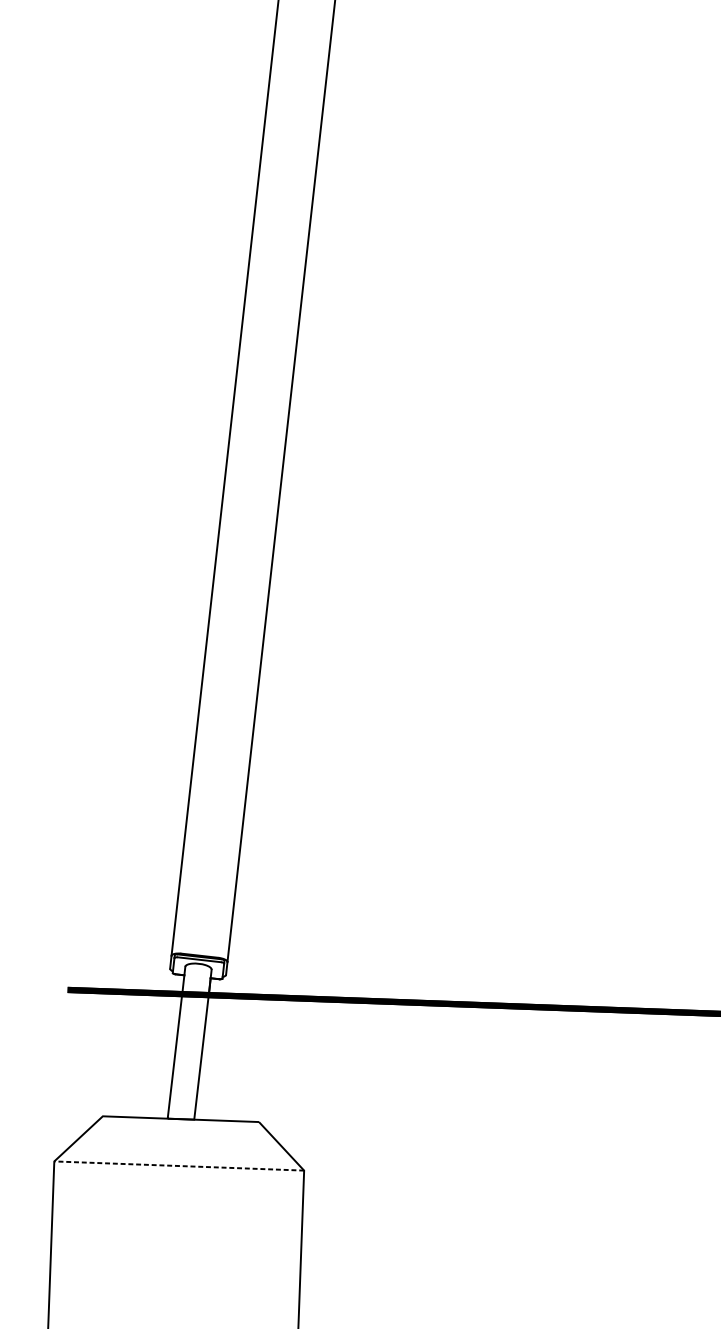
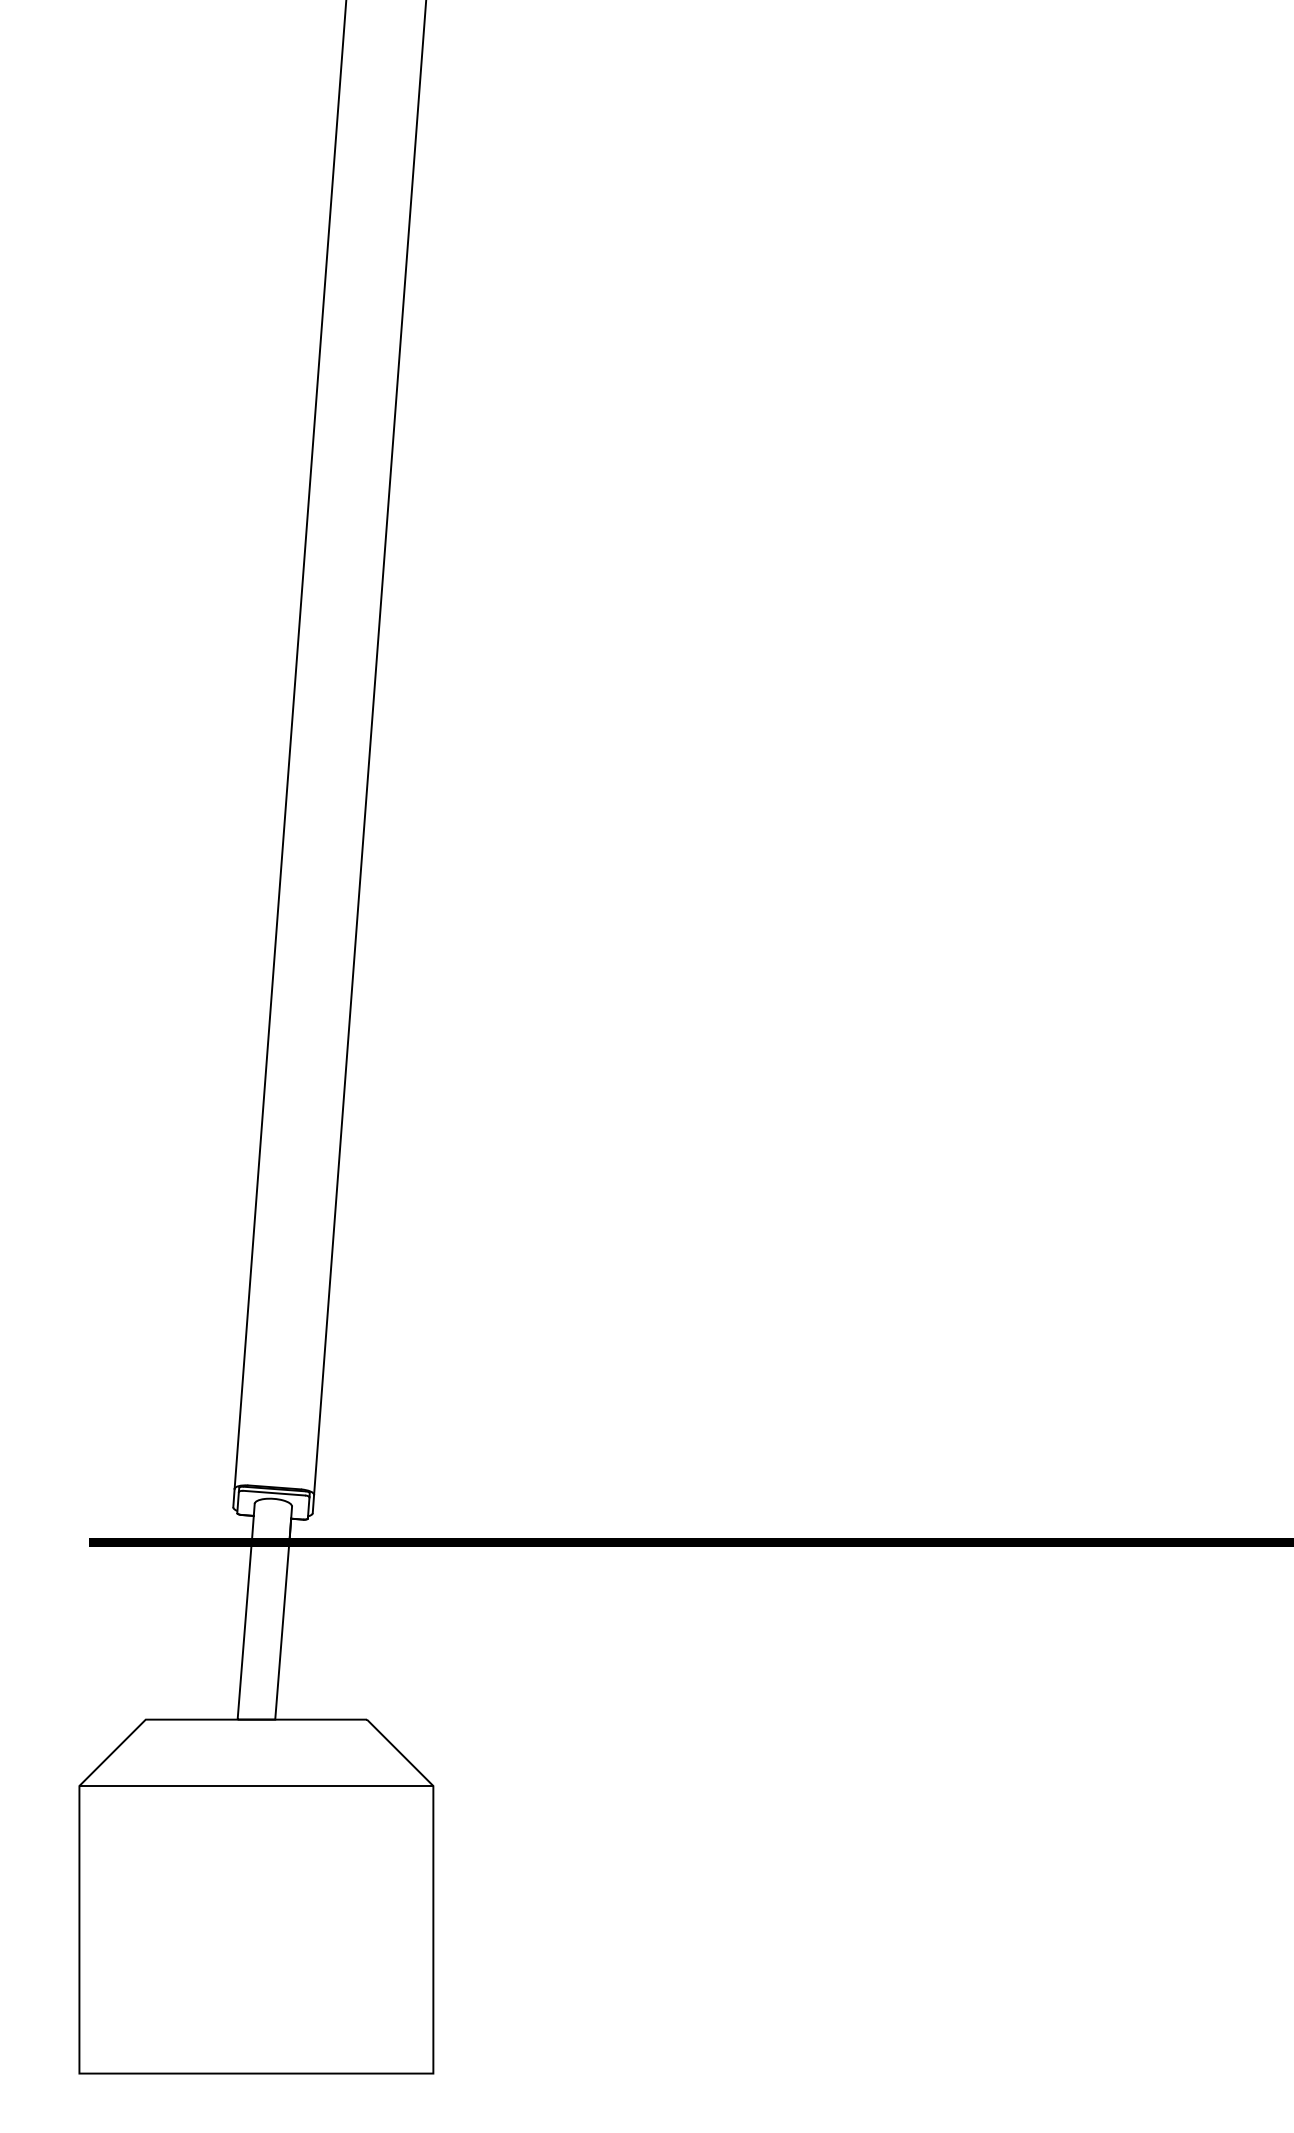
line: (179, 1166) -> (256, 1786), dashed -> solid

